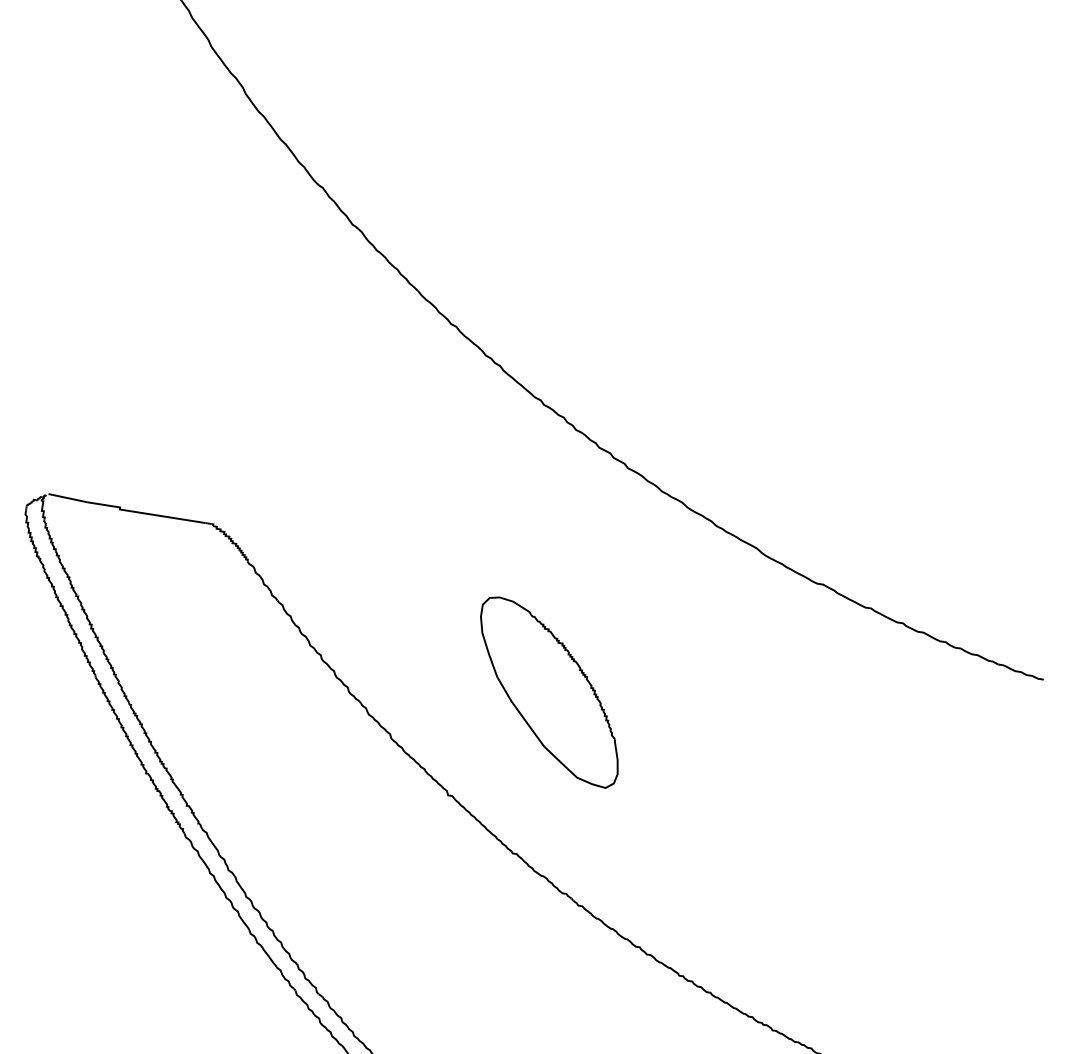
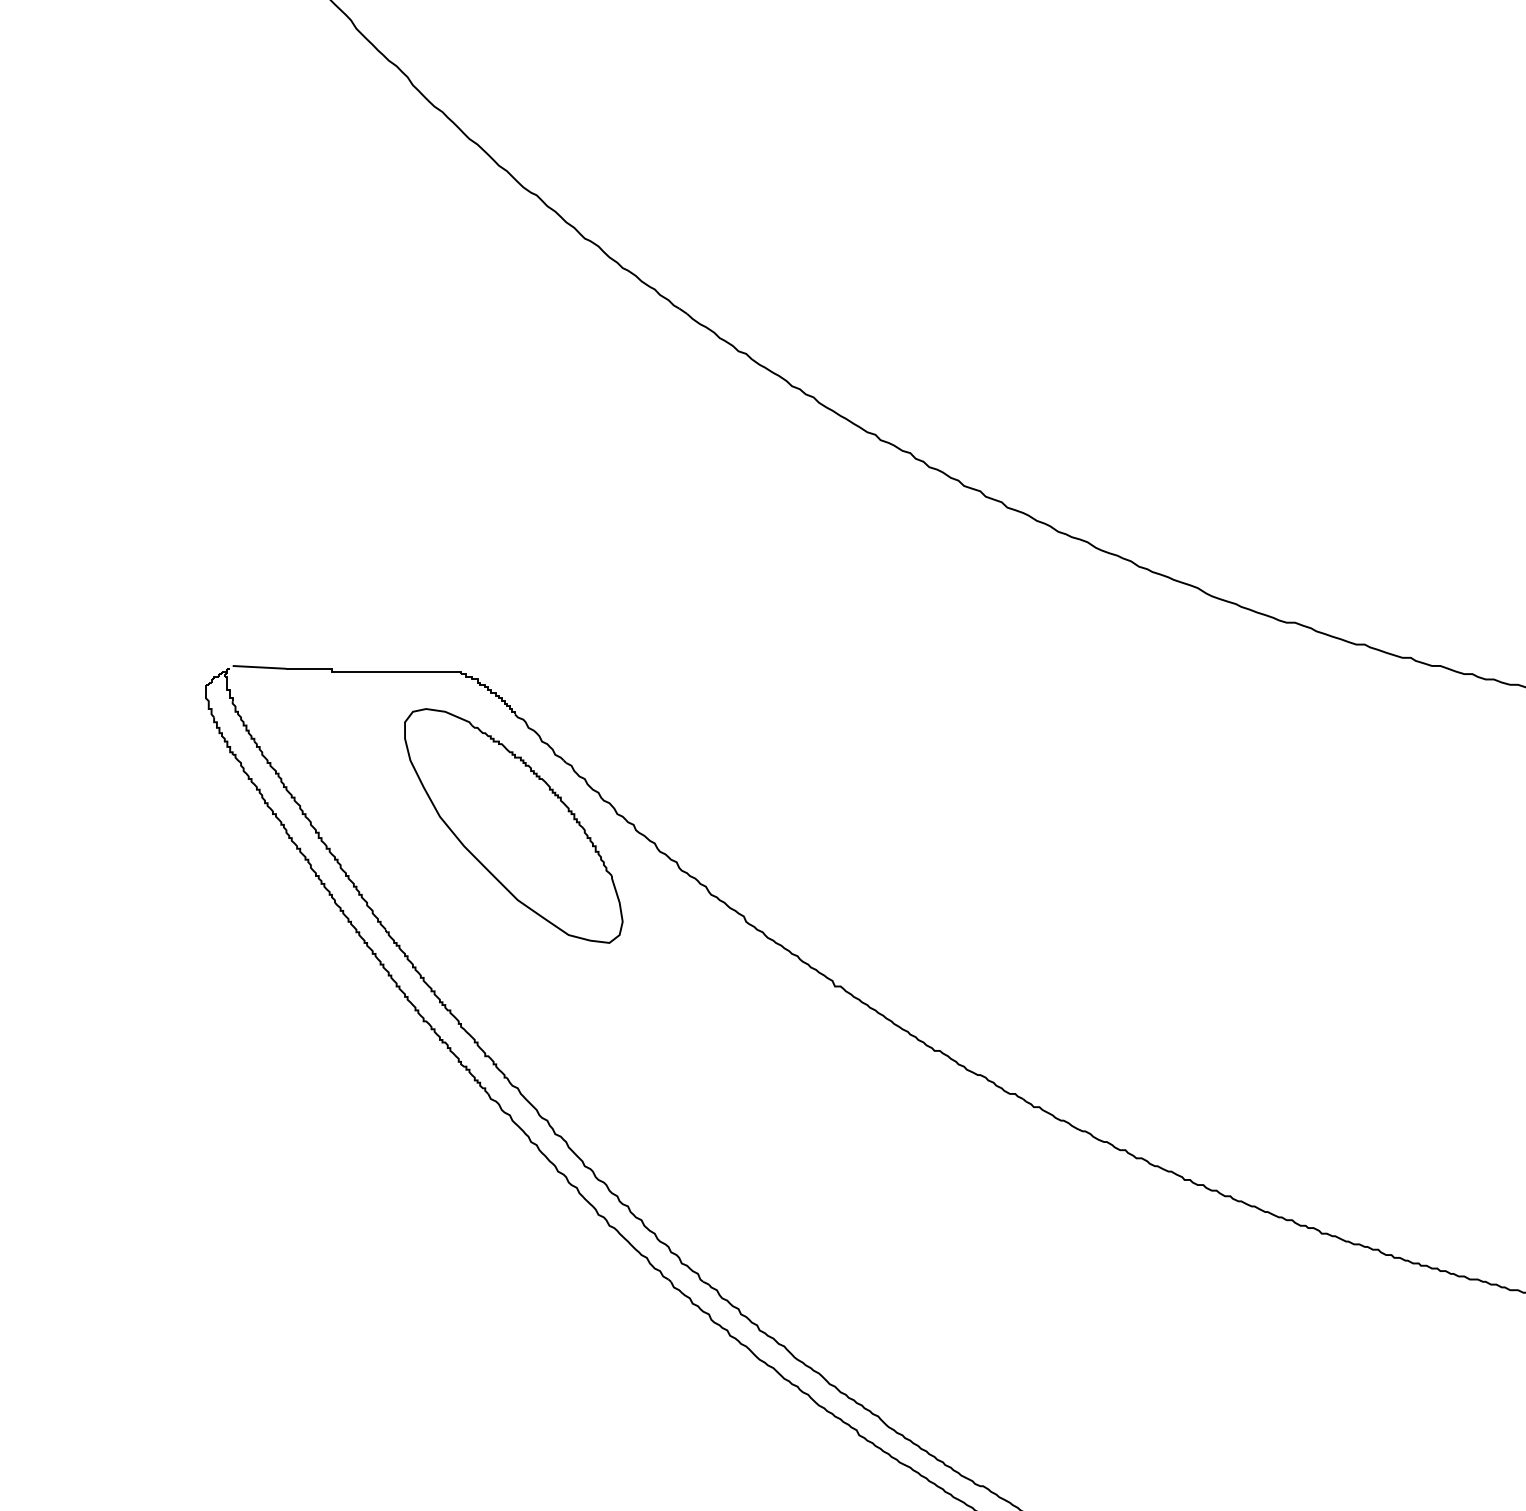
part: (549, 691) -> (513, 825), moved

